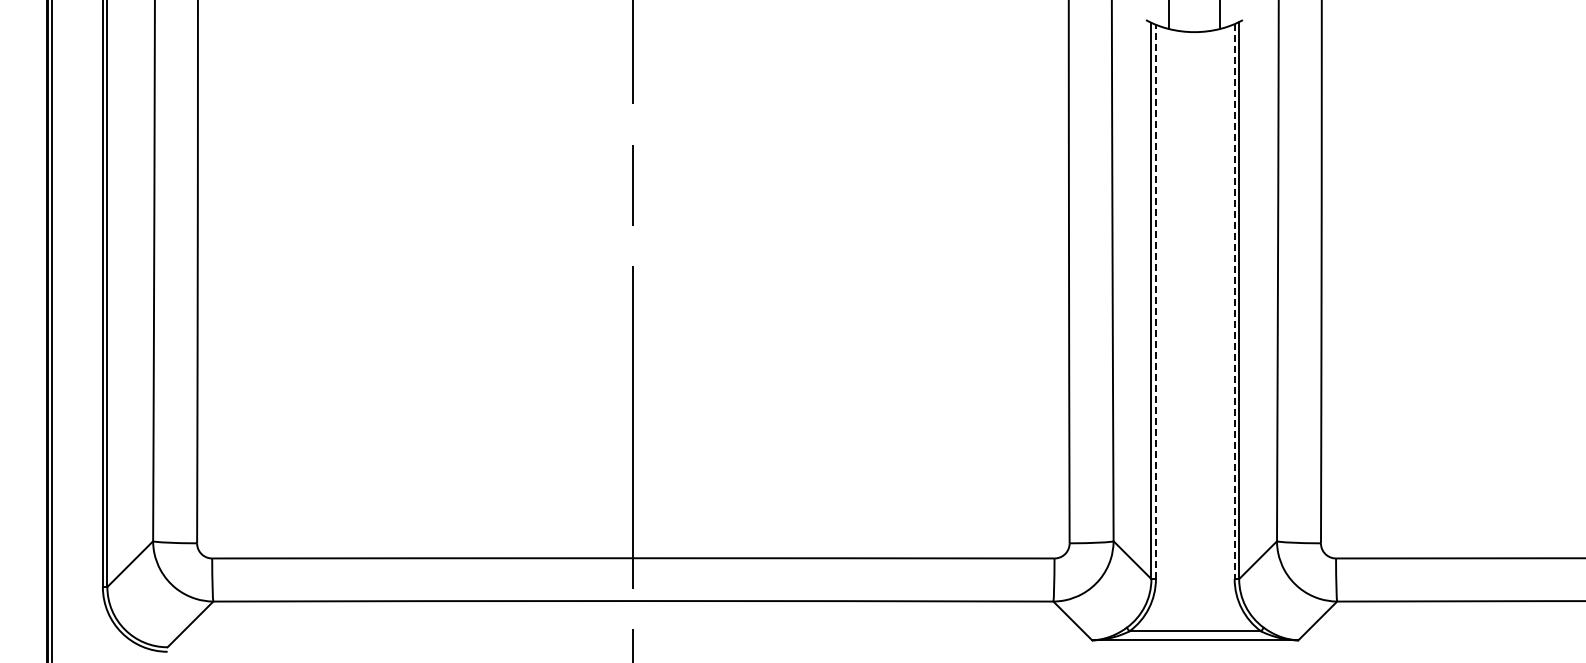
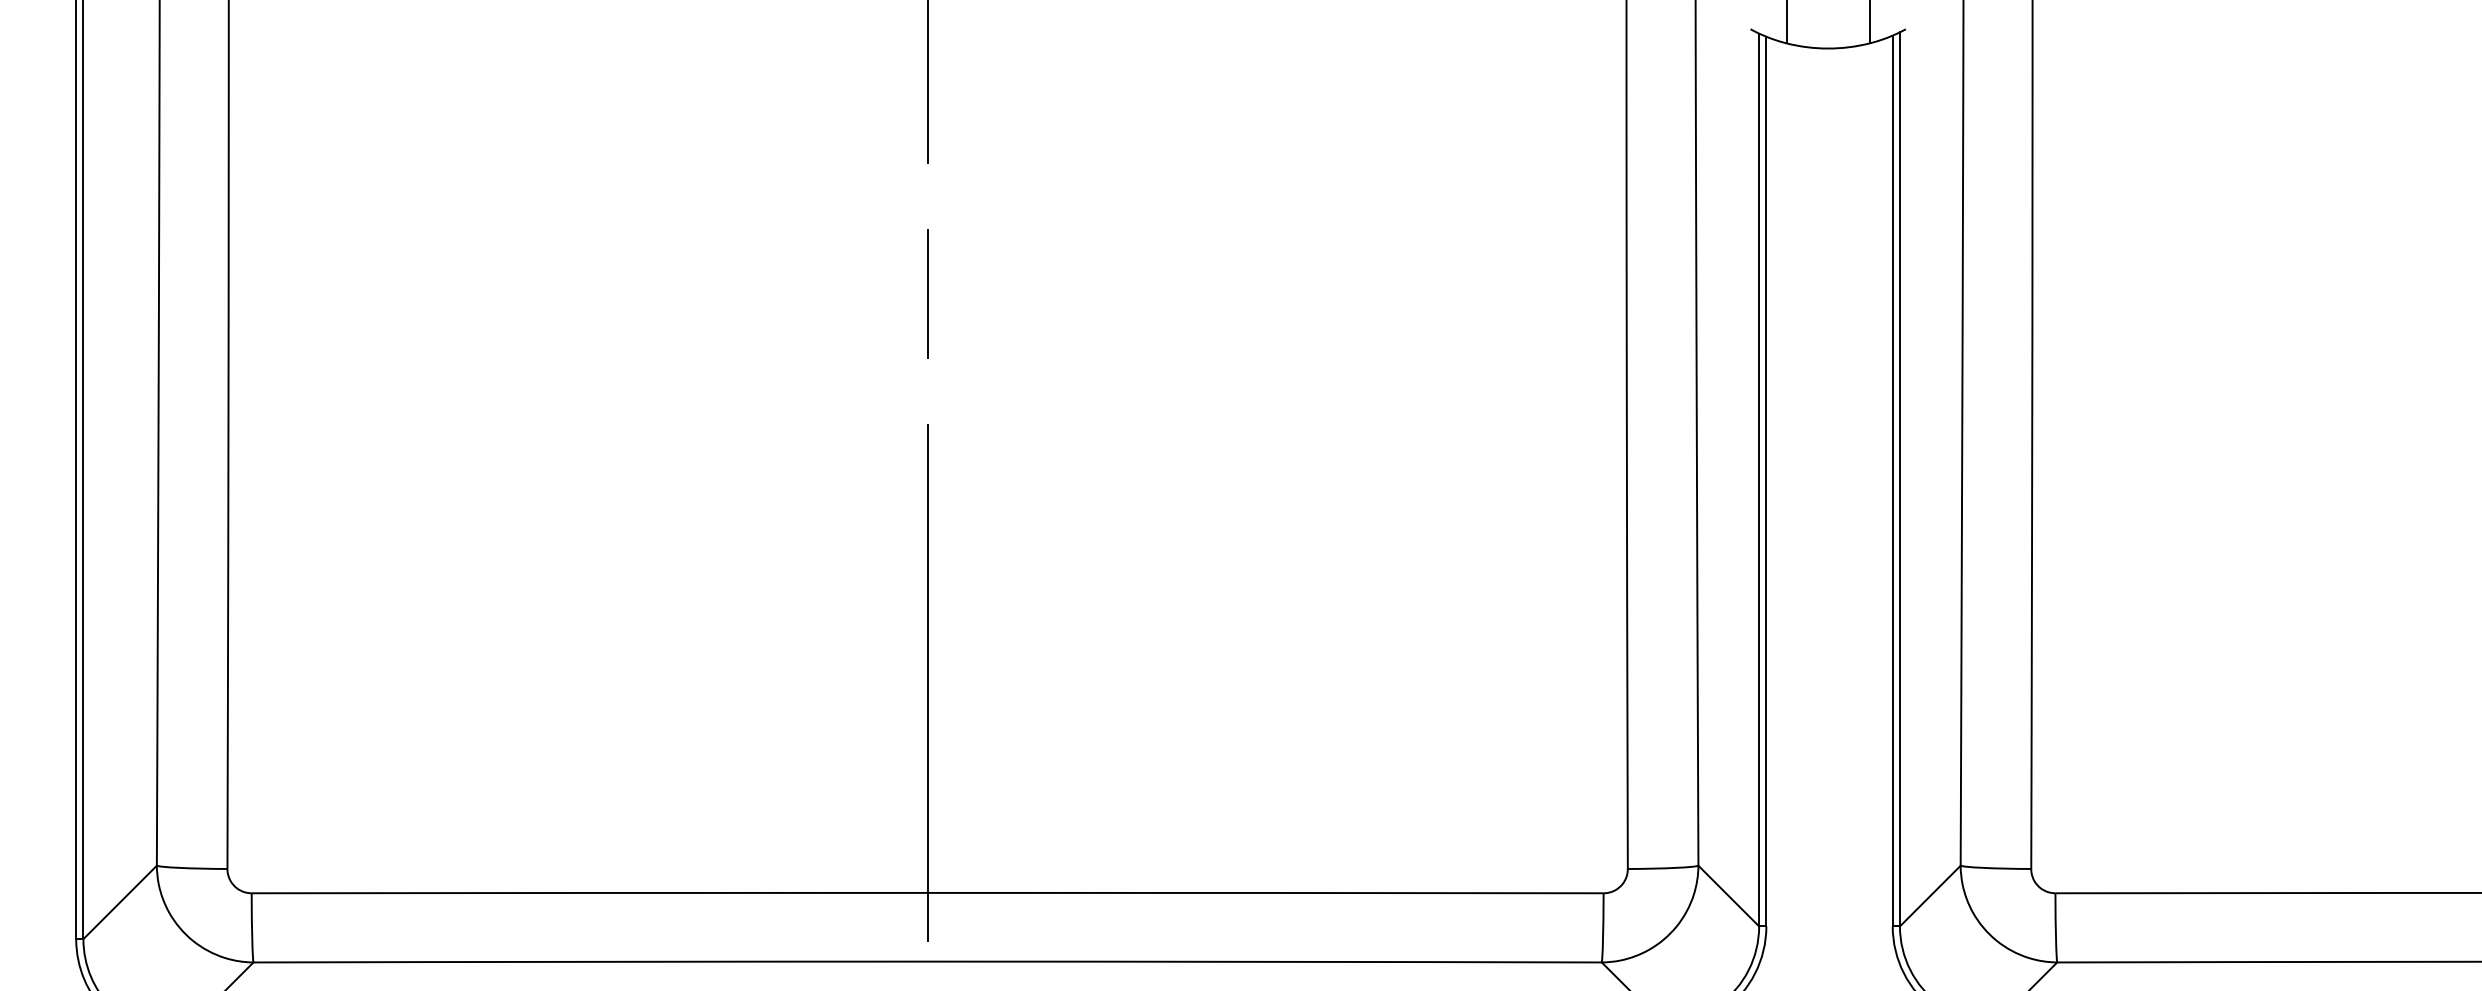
line: (1155, 301) -> (1765, 480), dashed -> solid
line: (1234, 301) -> (1892, 480), dashed -> solid

